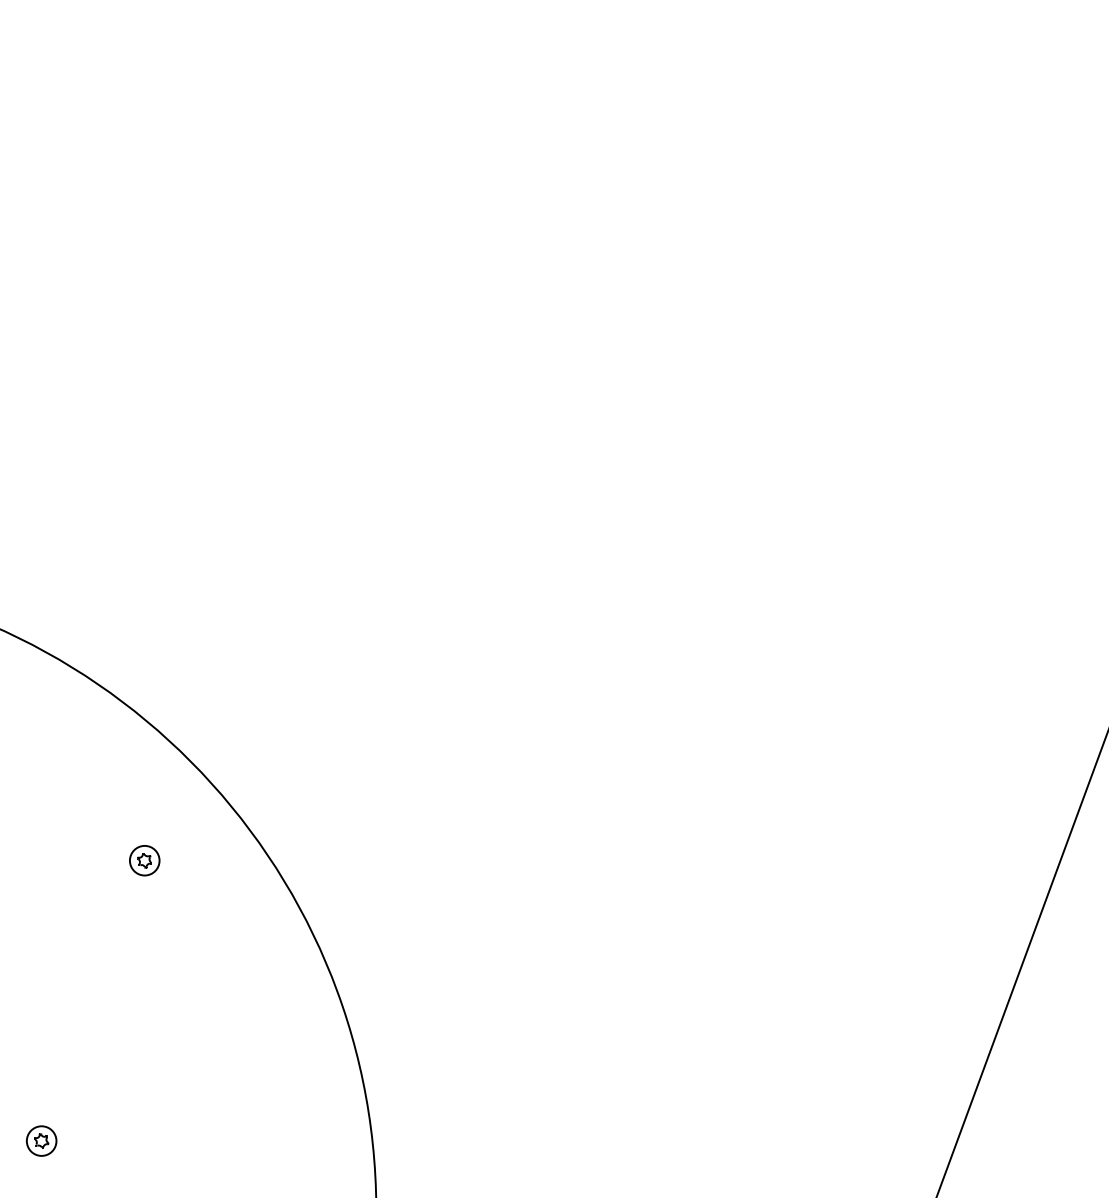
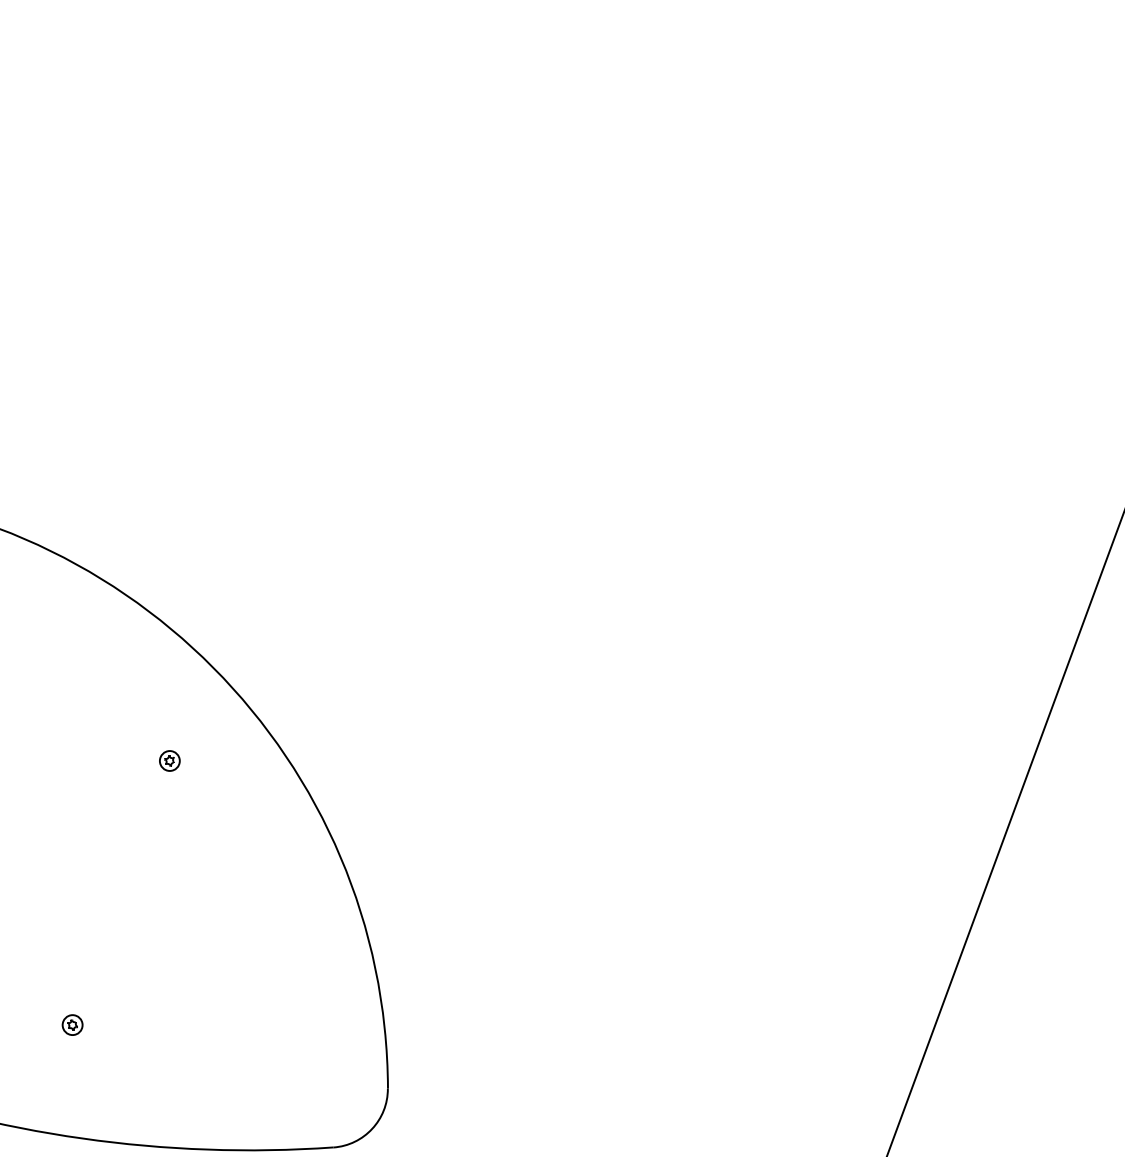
part: (144, 860) -> (169, 760), size x0.71
part: (41, 1140) -> (72, 1024), size x0.71

